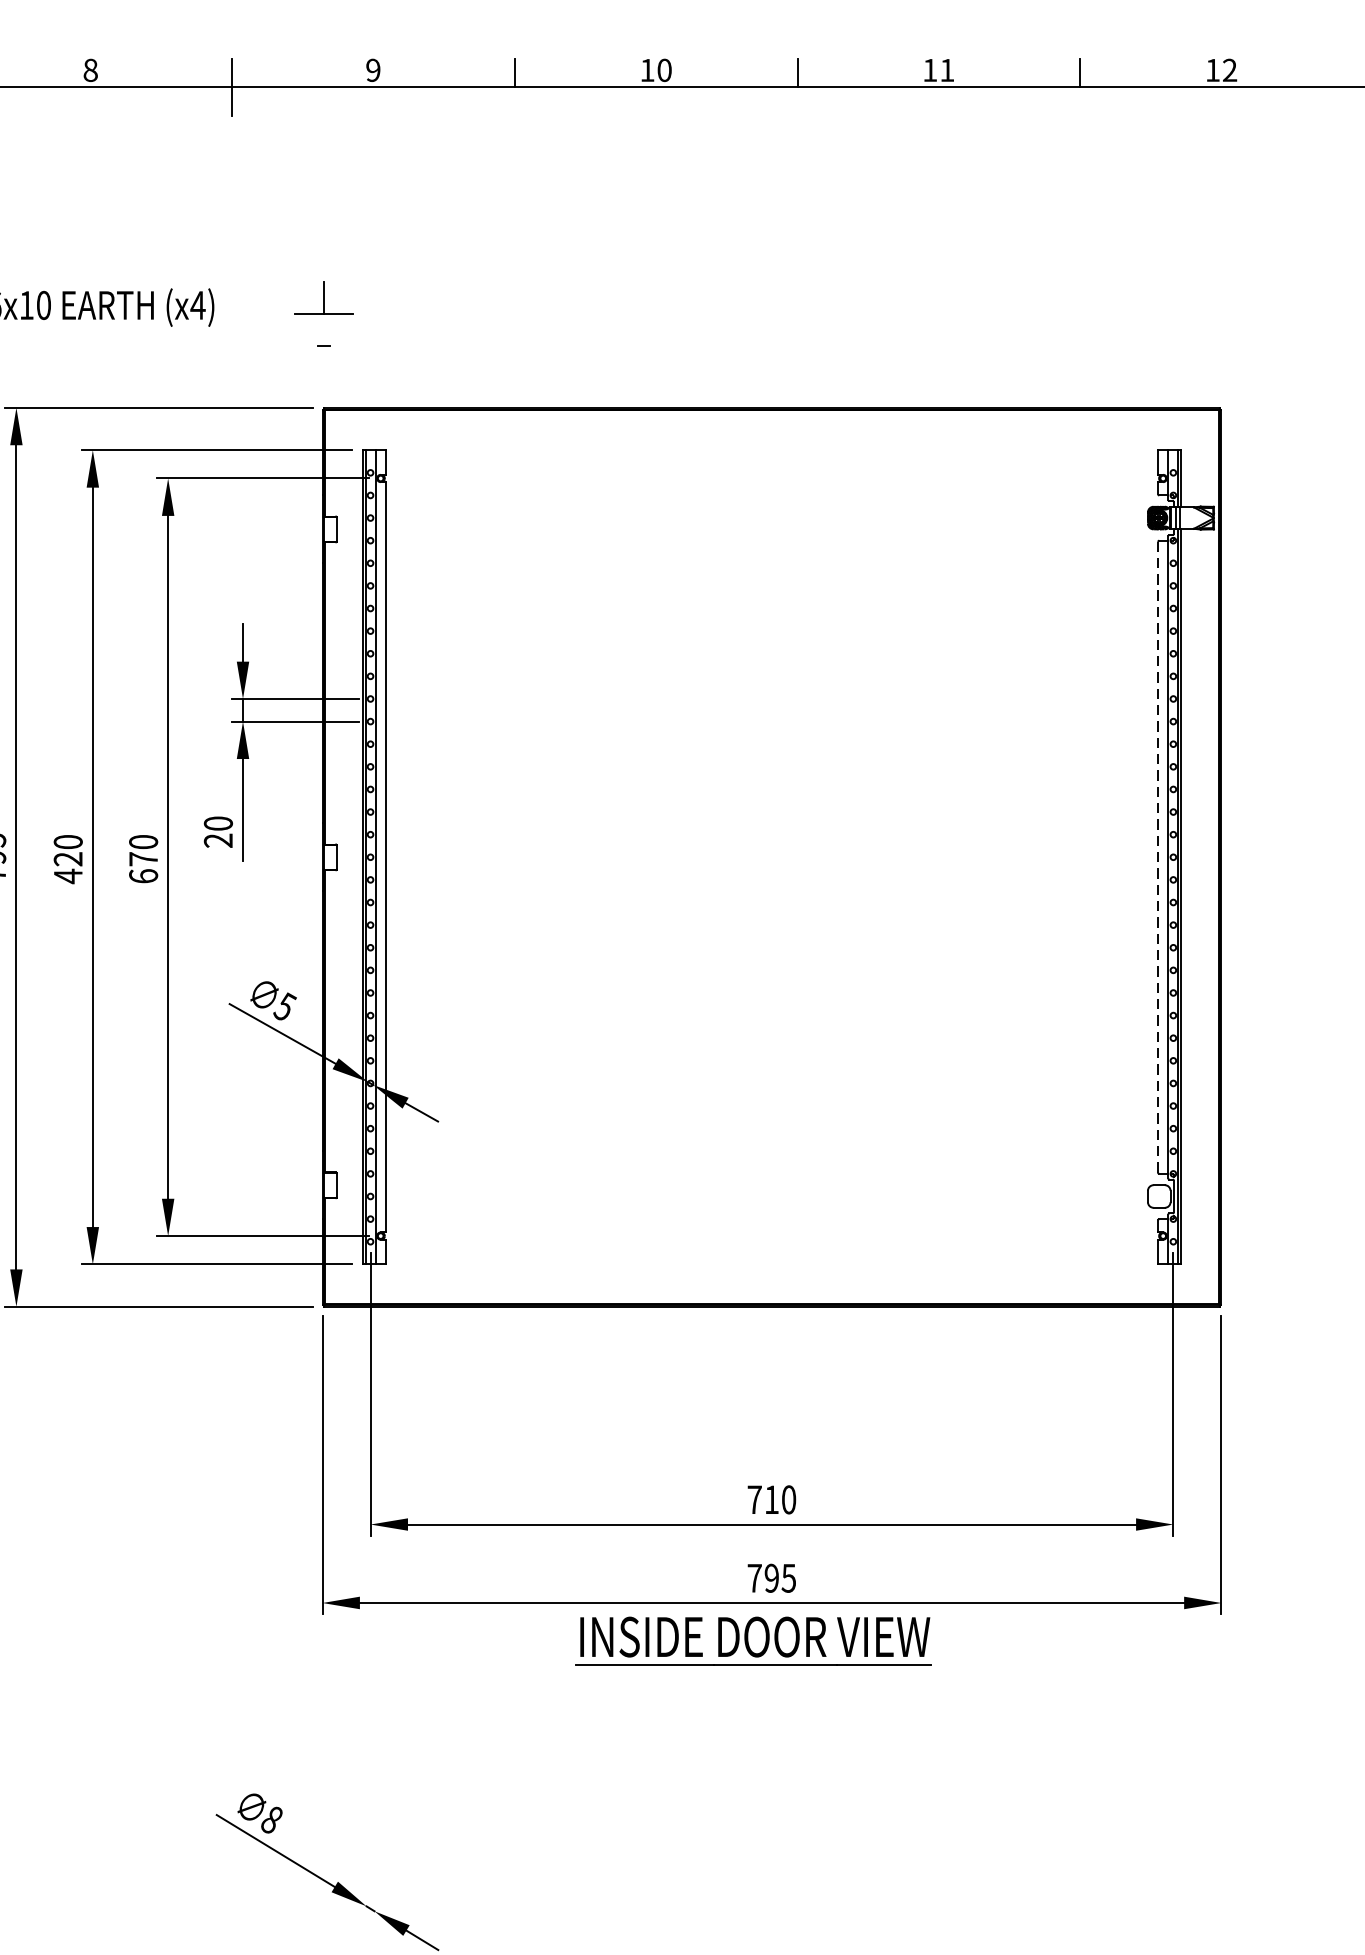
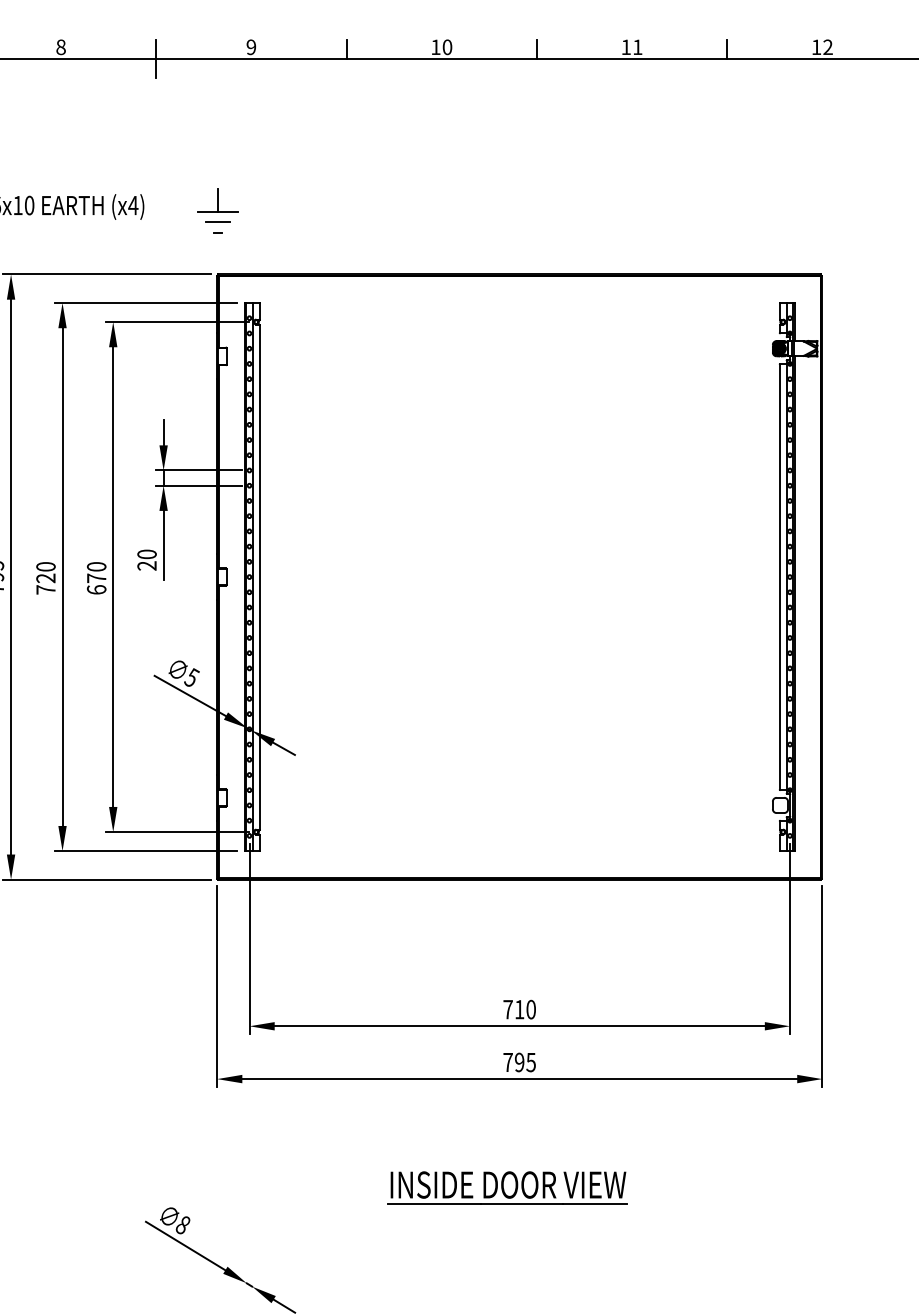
line: (324, 330) -> (218, 222), added
line: (1157, 856) -> (779, 576), dashed -> solid
text: (67, 875) -> (45, 589), 420 -> 720
part: (753, 1640) -> (507, 1187), moved

